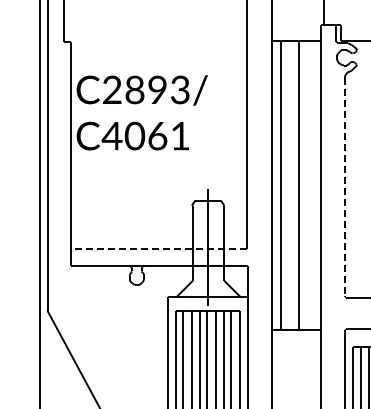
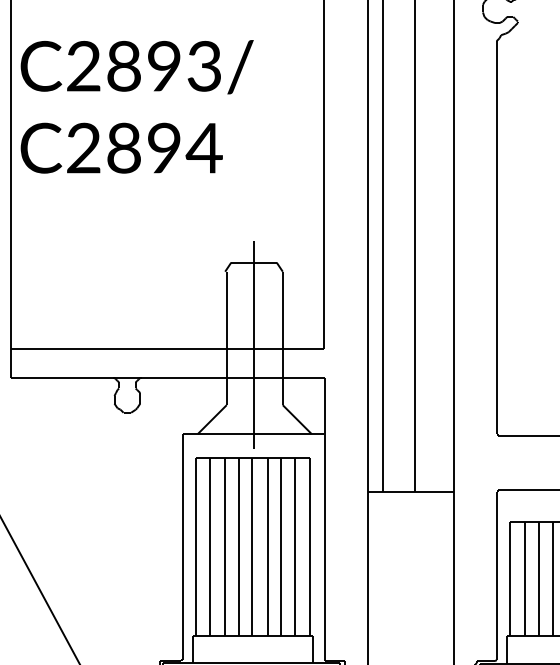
text: (145, 135) -> (142, 147), C4061 -> C2894
line: (344, 187) -> (495, 239), dashed -> solid
line: (158, 249) -> (165, 349), dashed -> solid

